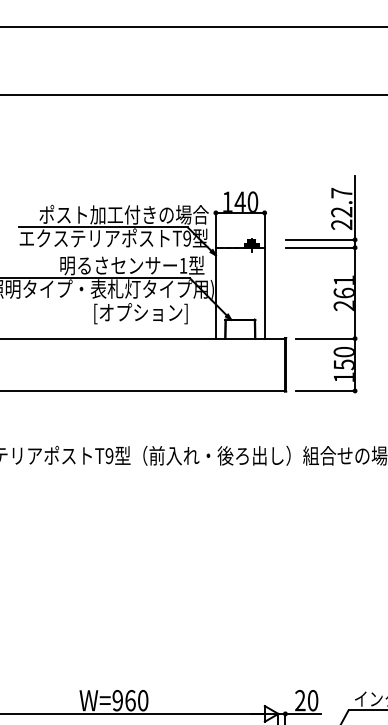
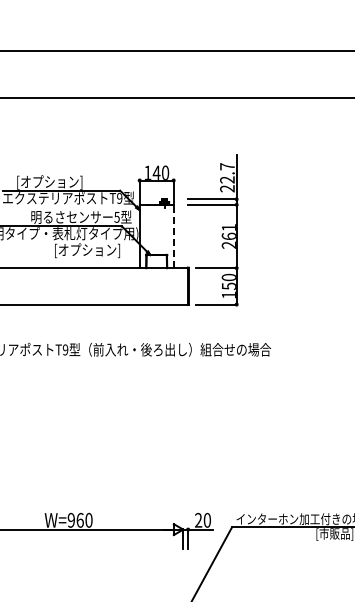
text: (123, 215) -> (75, 182), ポスト加工付きの場合 -> [オプション]
text: (182, 265) -> (116, 217), 1 -> 5
line: (264, 293) -> (173, 236), solid -> dashed

